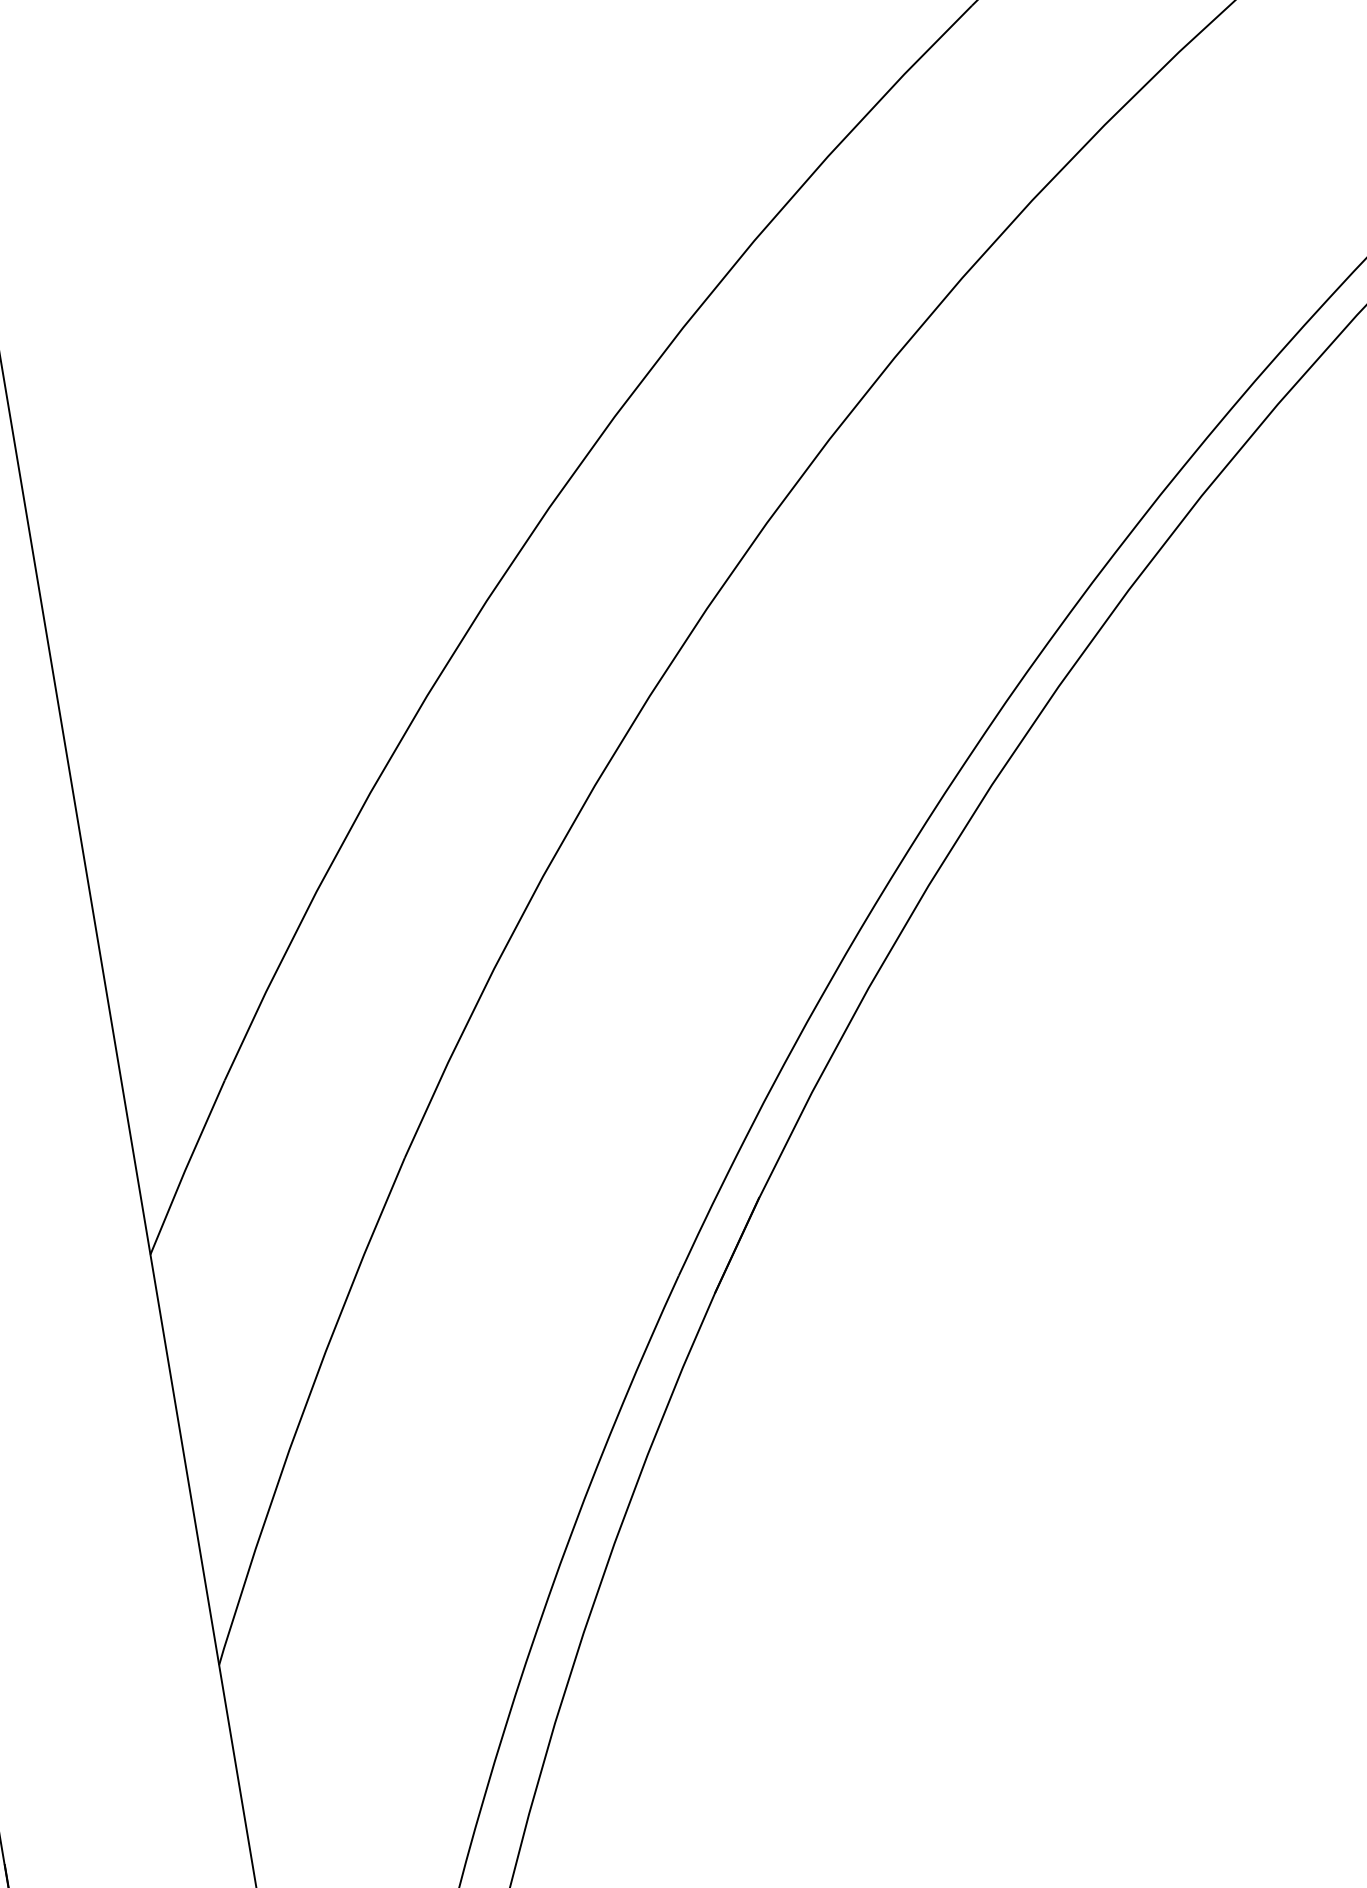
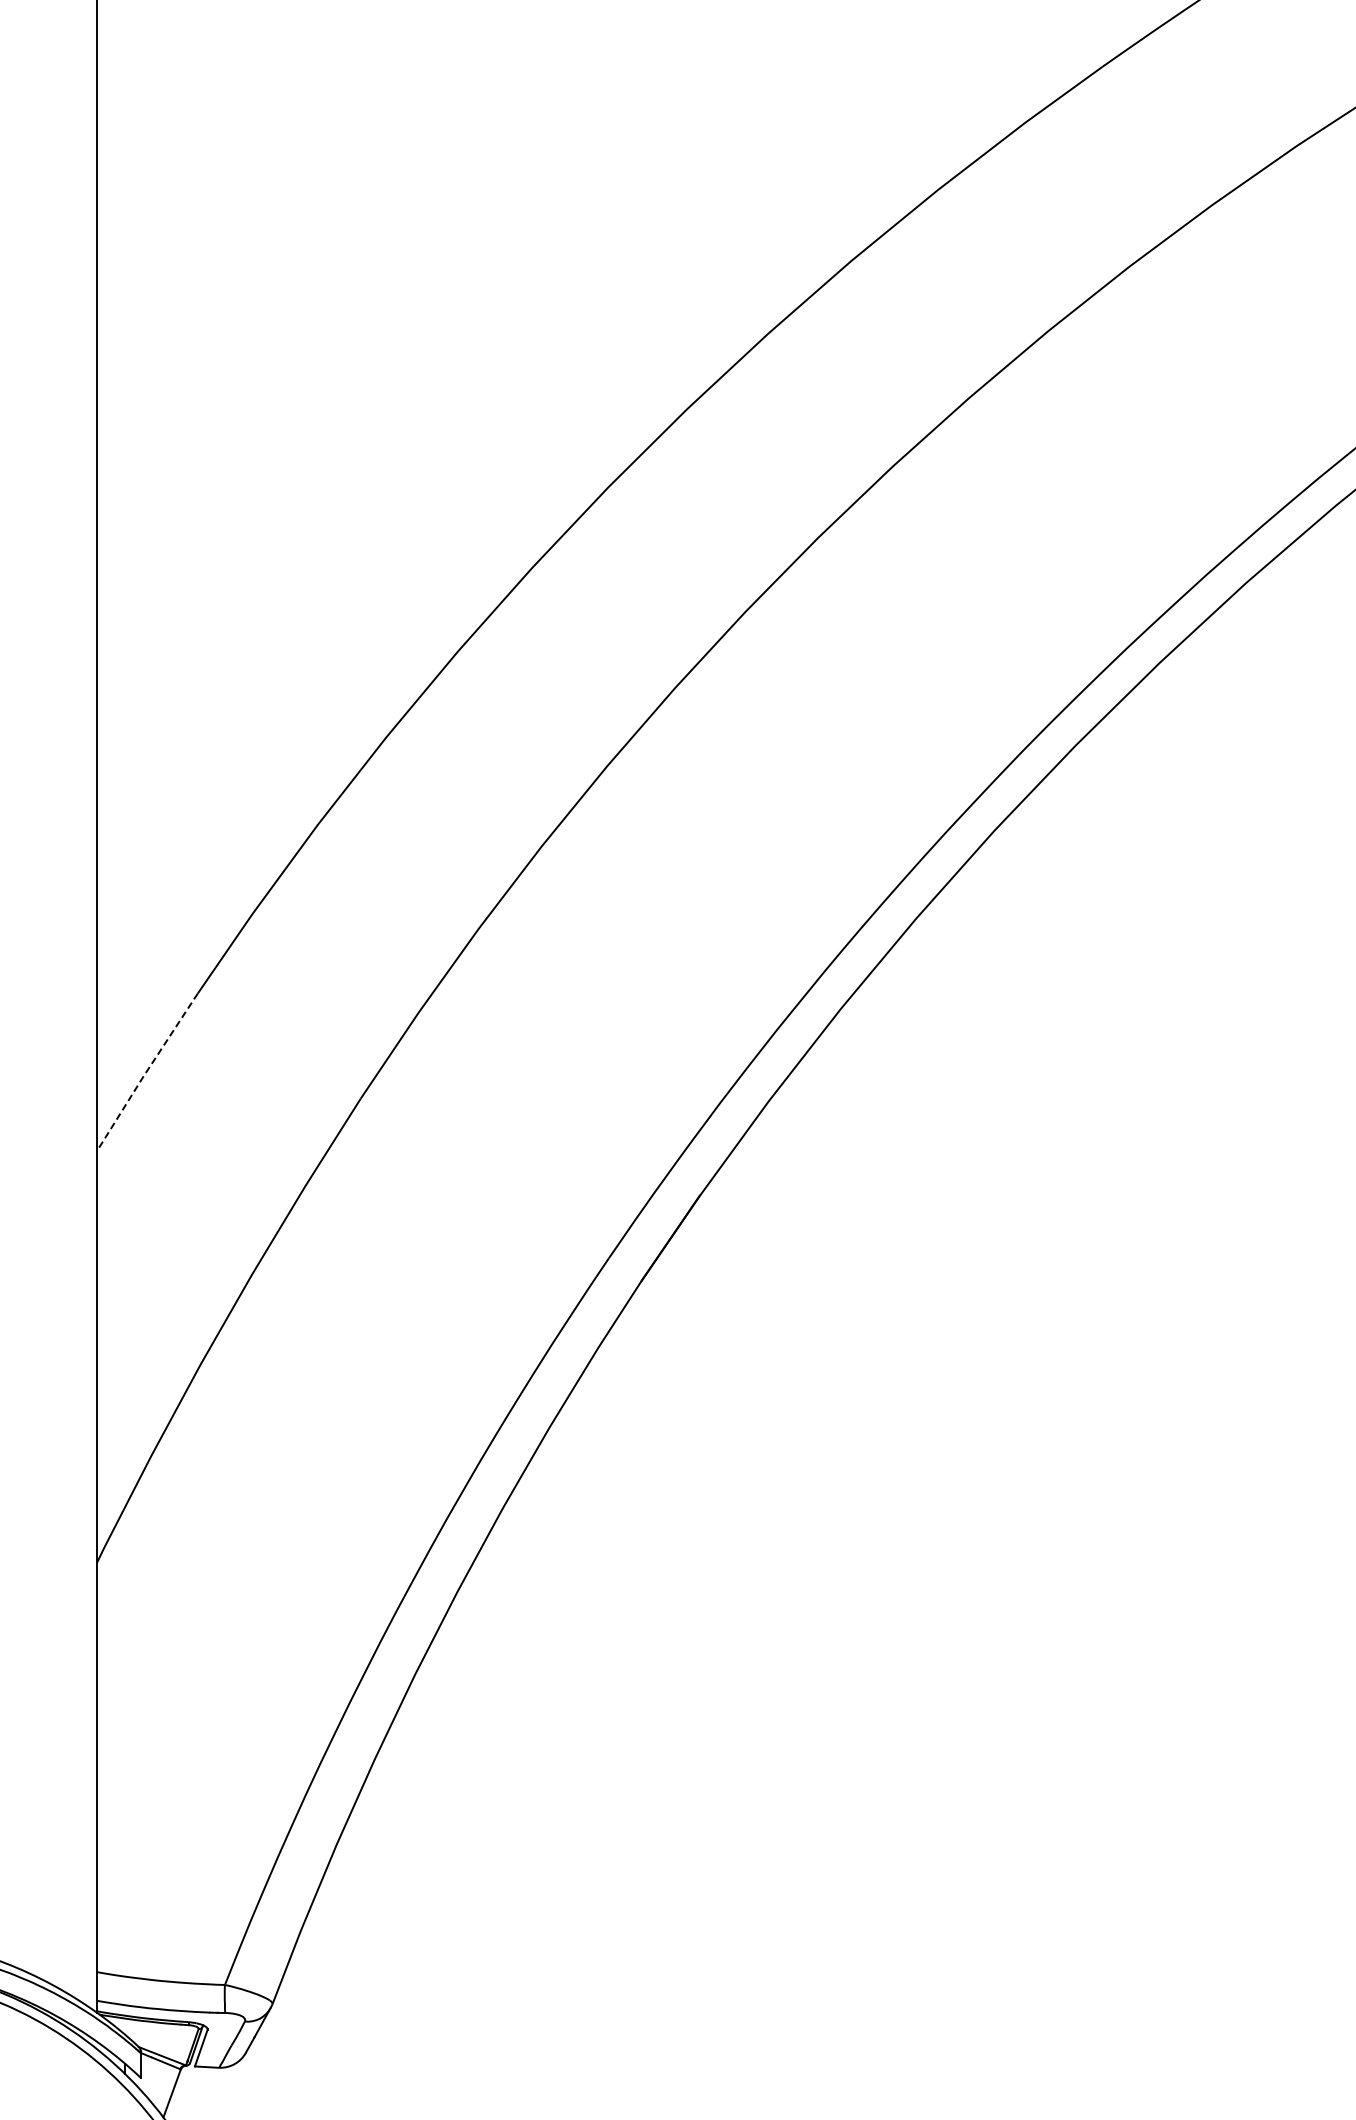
line: (185, 1167) -> (145, 1072), solid -> dashed

